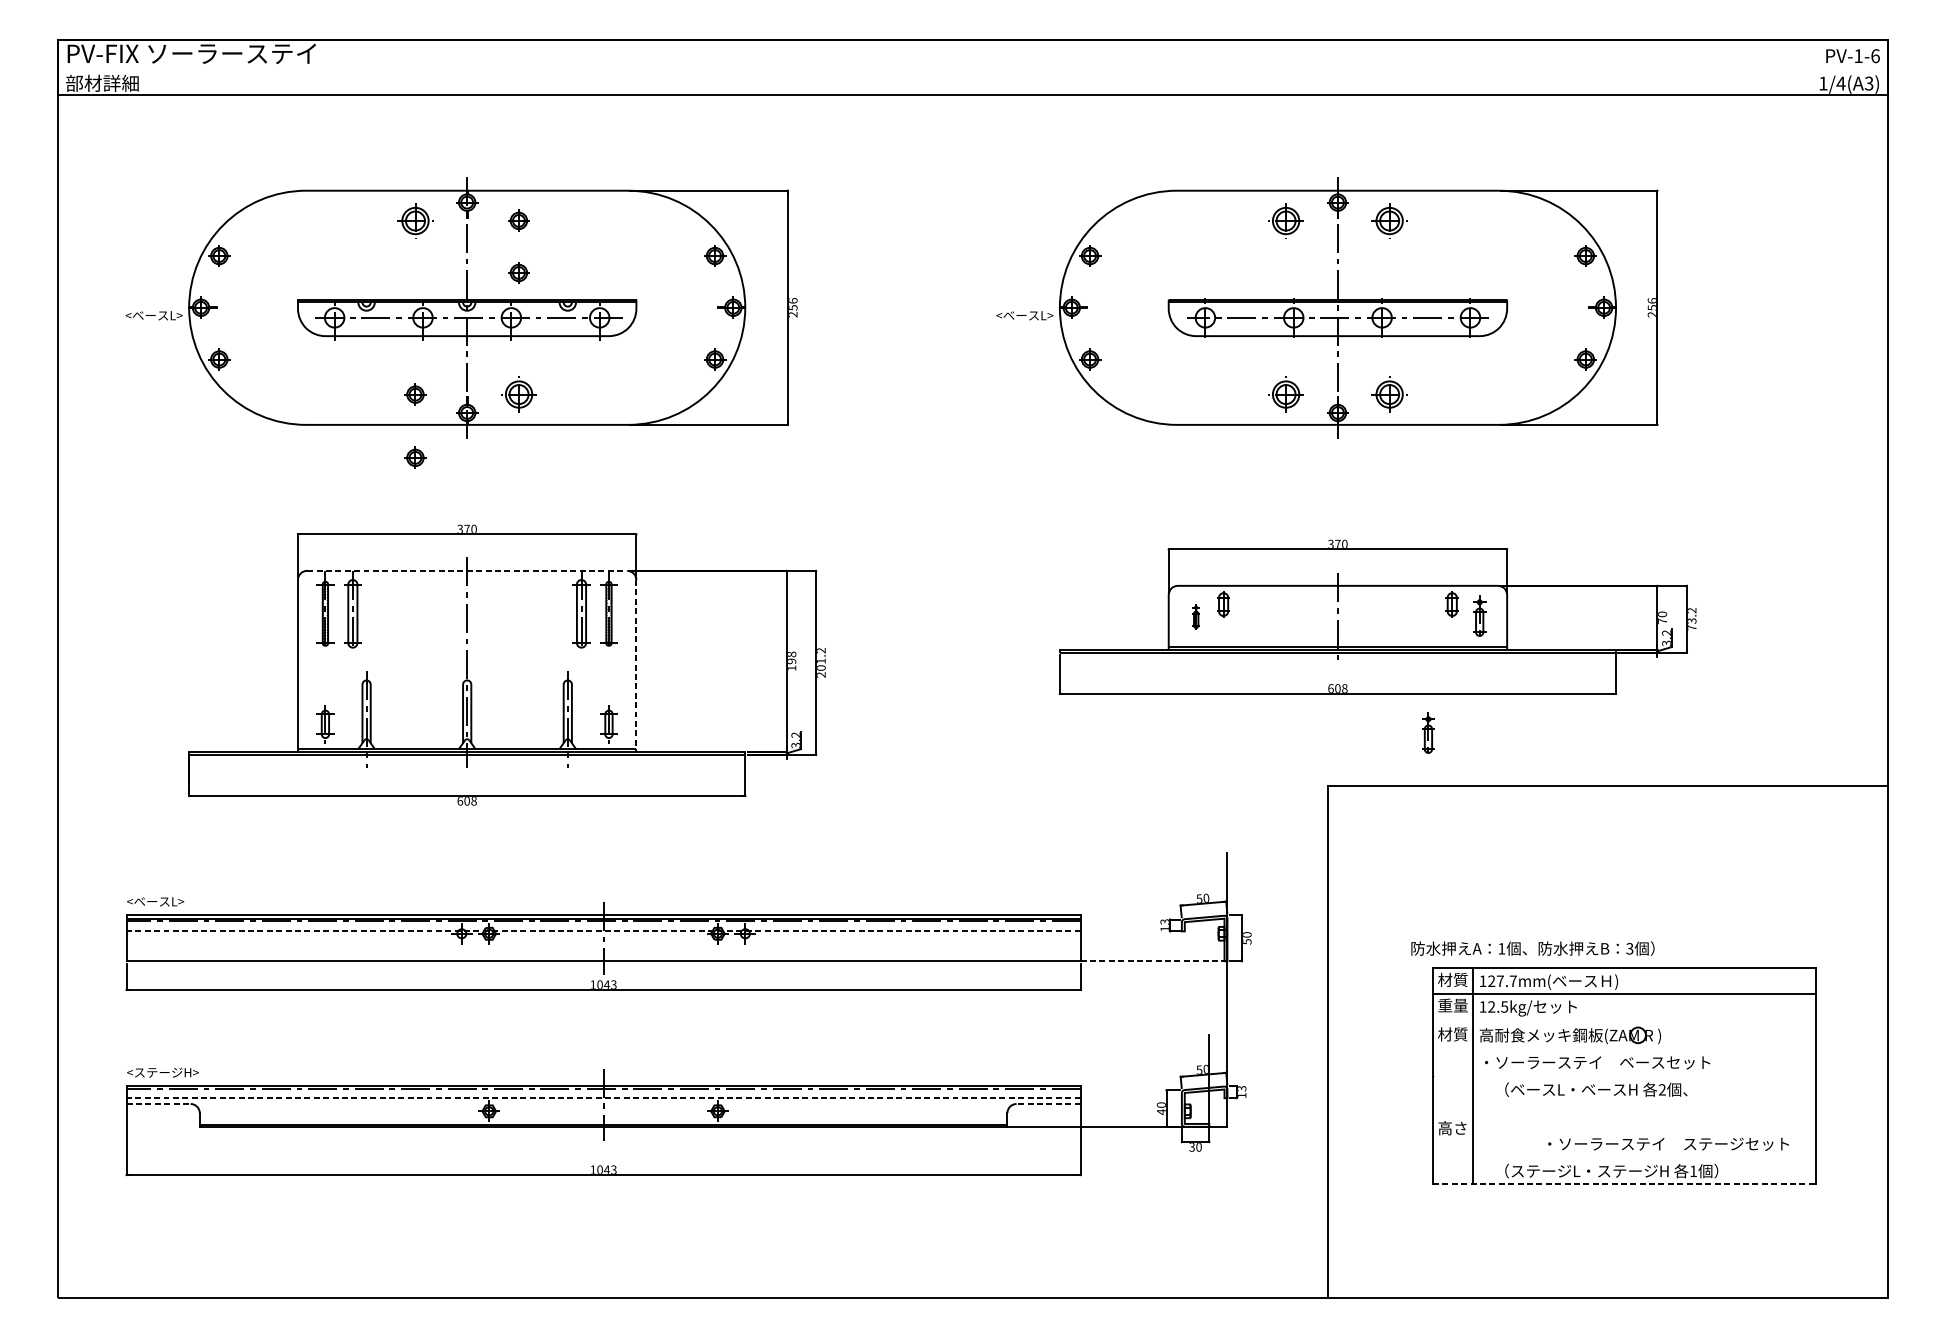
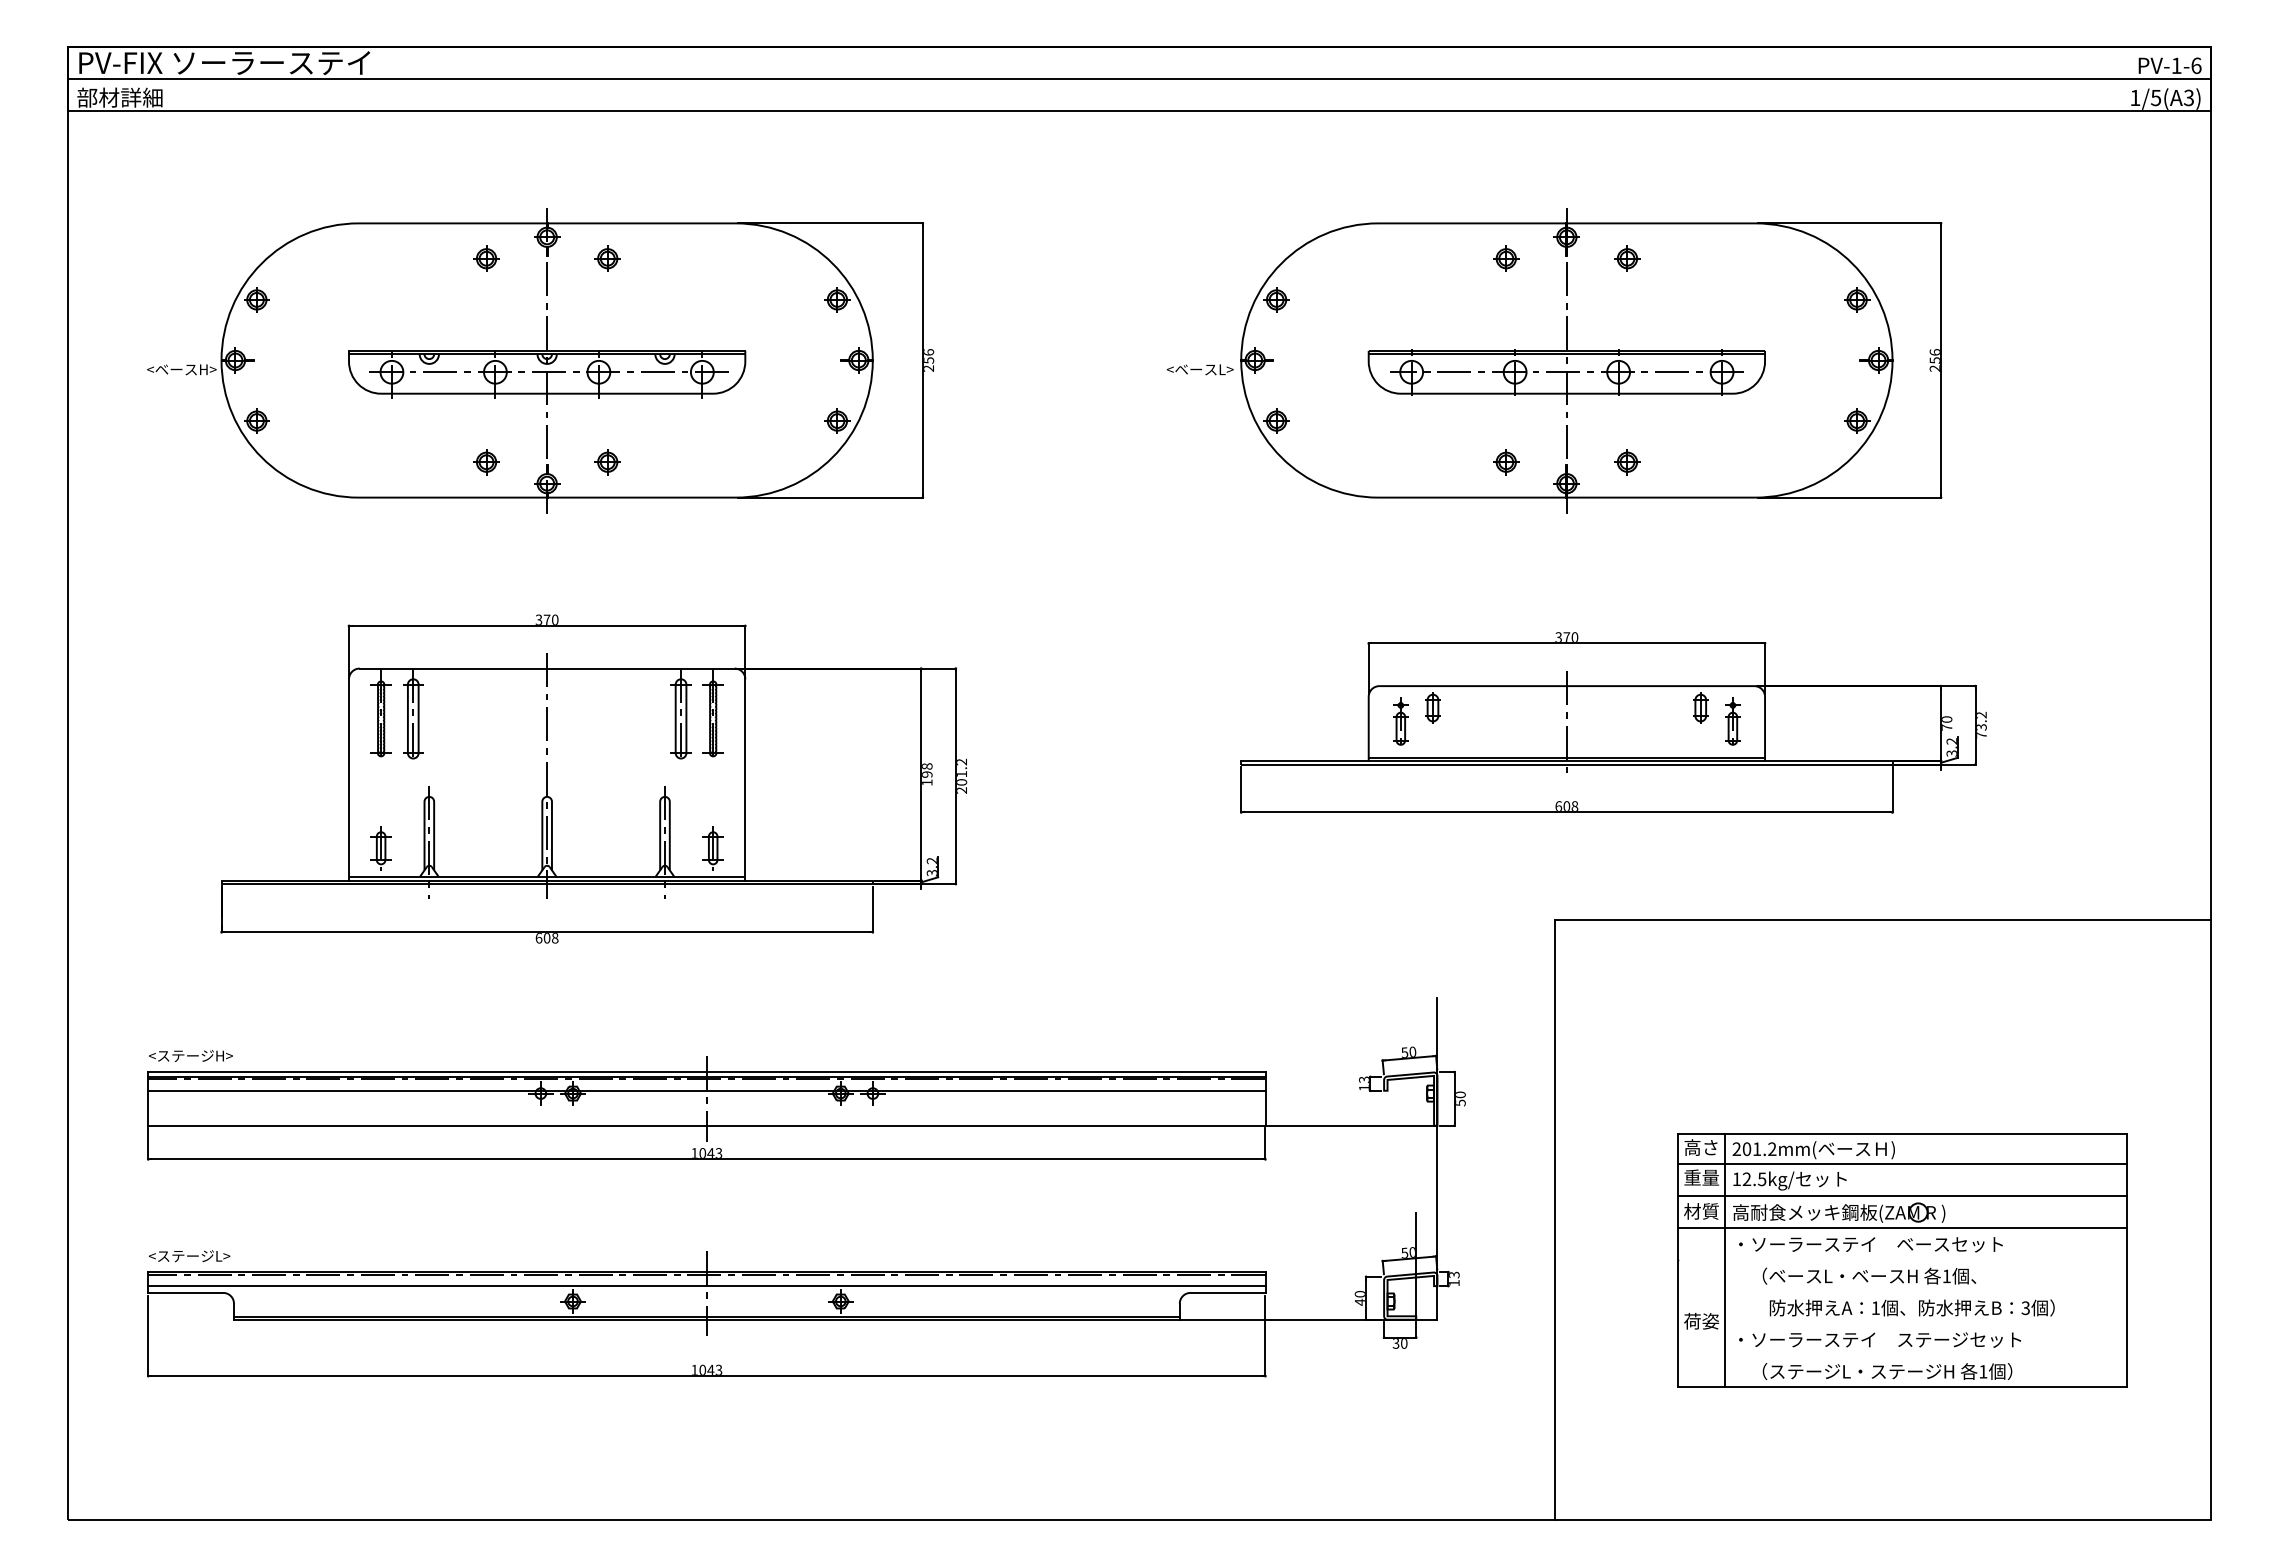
line: (973, 67) -> (1139, 79), added
text: (1840, 84) -> (2155, 98), 1/4(A3) -> 1/5(A3)
part: (415, 220) -> (486, 258), size x0.62
part: (1286, 220) -> (1506, 258), size x0.62
part: (1389, 220) -> (1627, 258), size x0.62
part: (518, 272) -> (607, 319), removed
text: (178, 315) -> (208, 369), <ベースL> -> <ベースH>
part: (518, 394) -> (607, 462), size x0.62
part: (1286, 394) -> (1506, 462), size x0.62
part: (1389, 394) -> (1627, 462), size x0.62
part: (415, 458) -> (486, 536), removed
line: (467, 570) -> (547, 668), dashed -> solid
part: (1195, 616) -> (1400, 721), size x1.67
line: (636, 665) -> (745, 779), dashed -> solid
part: (1428, 733) -> (1672, 858), removed
text: (166, 901) -> (194, 1055), <ベースL> -> <ステージH>
line: (603, 931) -> (706, 1090), dashed -> solid
text: (1532, 948) -> (1911, 1307), moved
line: (1154, 961) -> (1351, 1125), dashed -> solid
text: (1452, 979) -> (1701, 1147), 材質 -> 高さ
text: (1498, 981) -> (1754, 1149), 127.7mm( -> 201.2mm(
line: (1624, 1021) -> (1902, 1196), added
line: (1624, 1048) -> (1902, 1227), added
text: (191, 1072) -> (224, 1256), <ステージH> -> <ステージL>
text: (1662, 1089) -> (1946, 1275), 2 -> 1
line: (603, 1098) -> (706, 1286), dashed -> solid
line: (159, 1103) -> (186, 1292), dashed -> solid
line: (1048, 1103) -> (1227, 1292), dashed -> solid
text: (1452, 1127) -> (1701, 1320), 高さ -> 荷姿
text: (1668, 1143) -> (1879, 1339), moved
line: (1625, 1183) -> (1903, 1386), dashed -> solid

